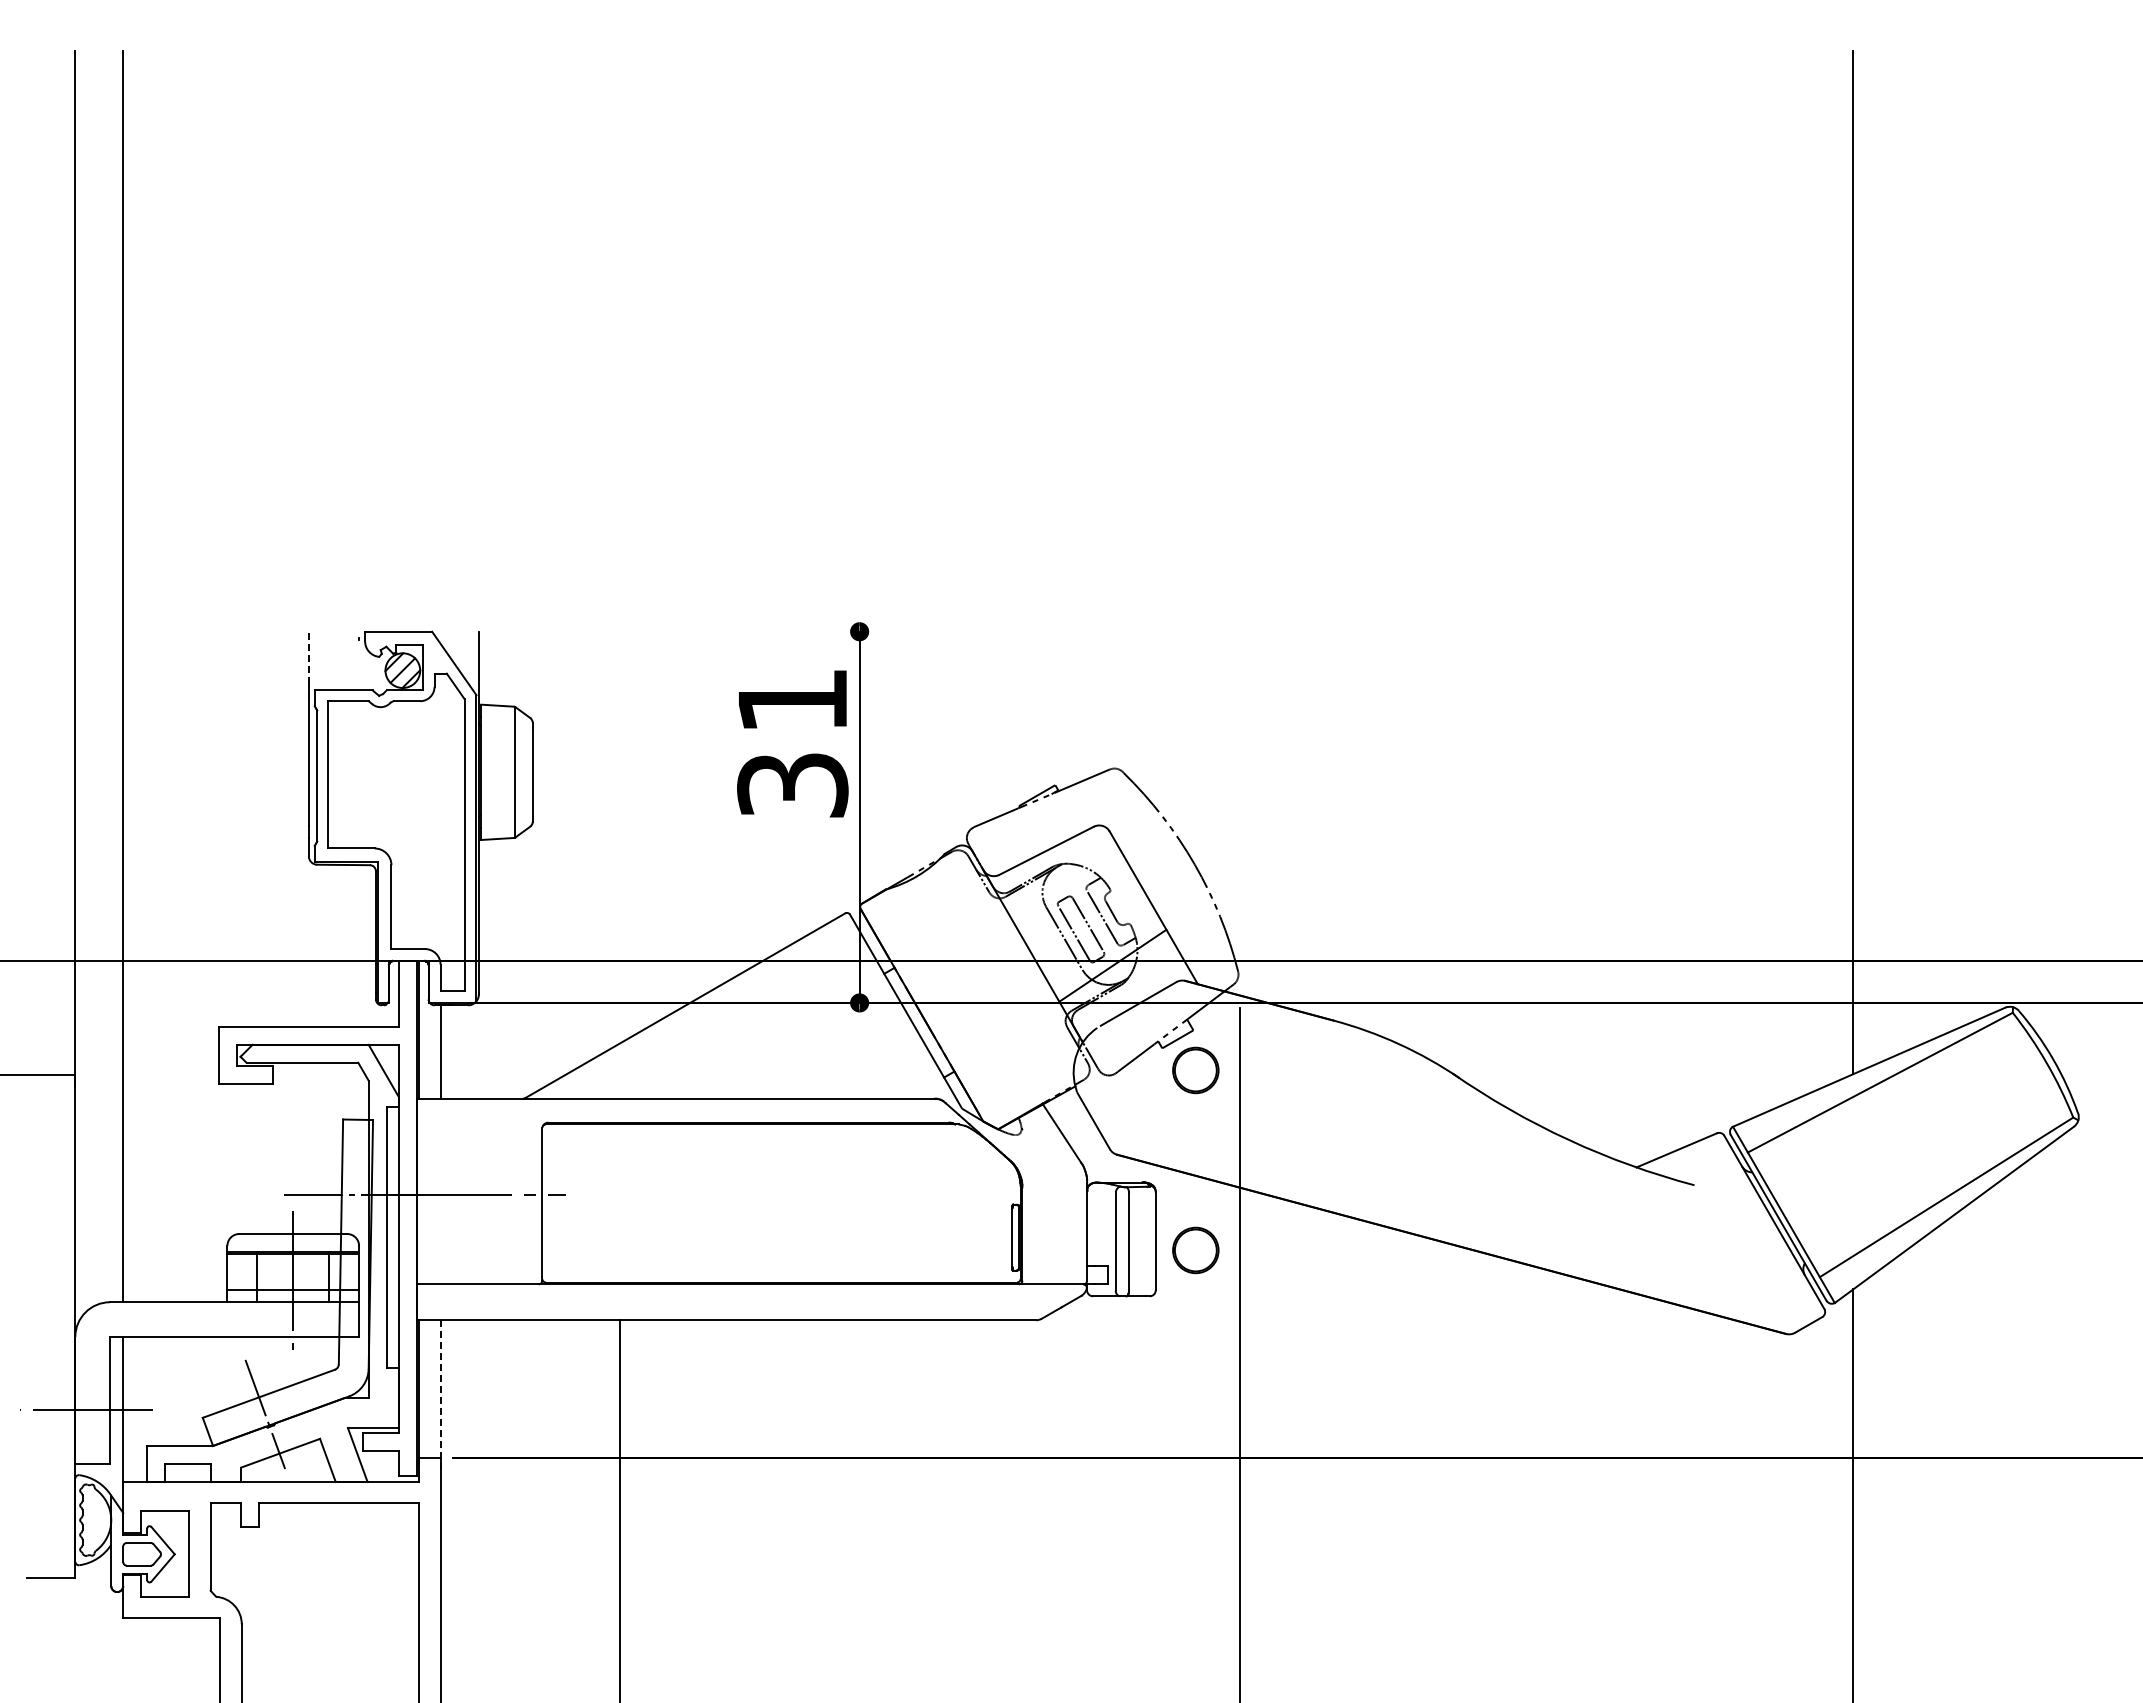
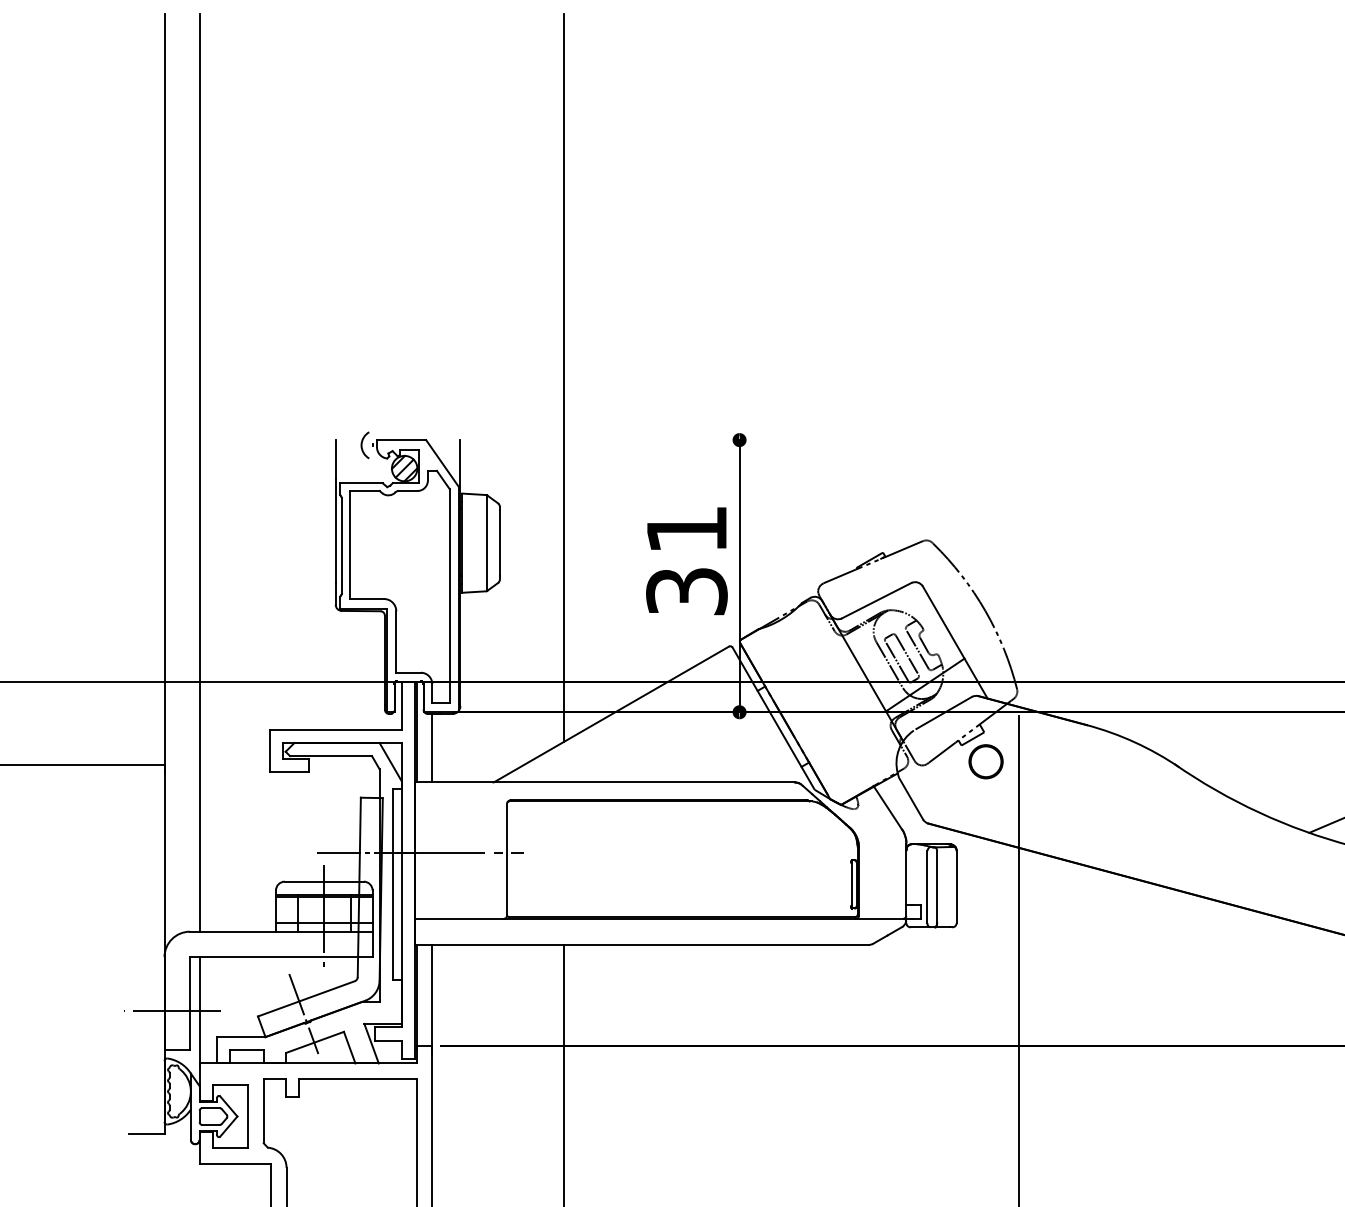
line: (620, 547) -> (564, 378), added
arc: (345, 636) -> (362, 443), added
line: (308, 657) -> (335, 458), dashed -> solid
text: (792, 743) -> (686, 560), moved
part: (1195, 1250) -> (985, 893), removed
line: (440, 1396) -> (432, 1000), dashed -> solid

